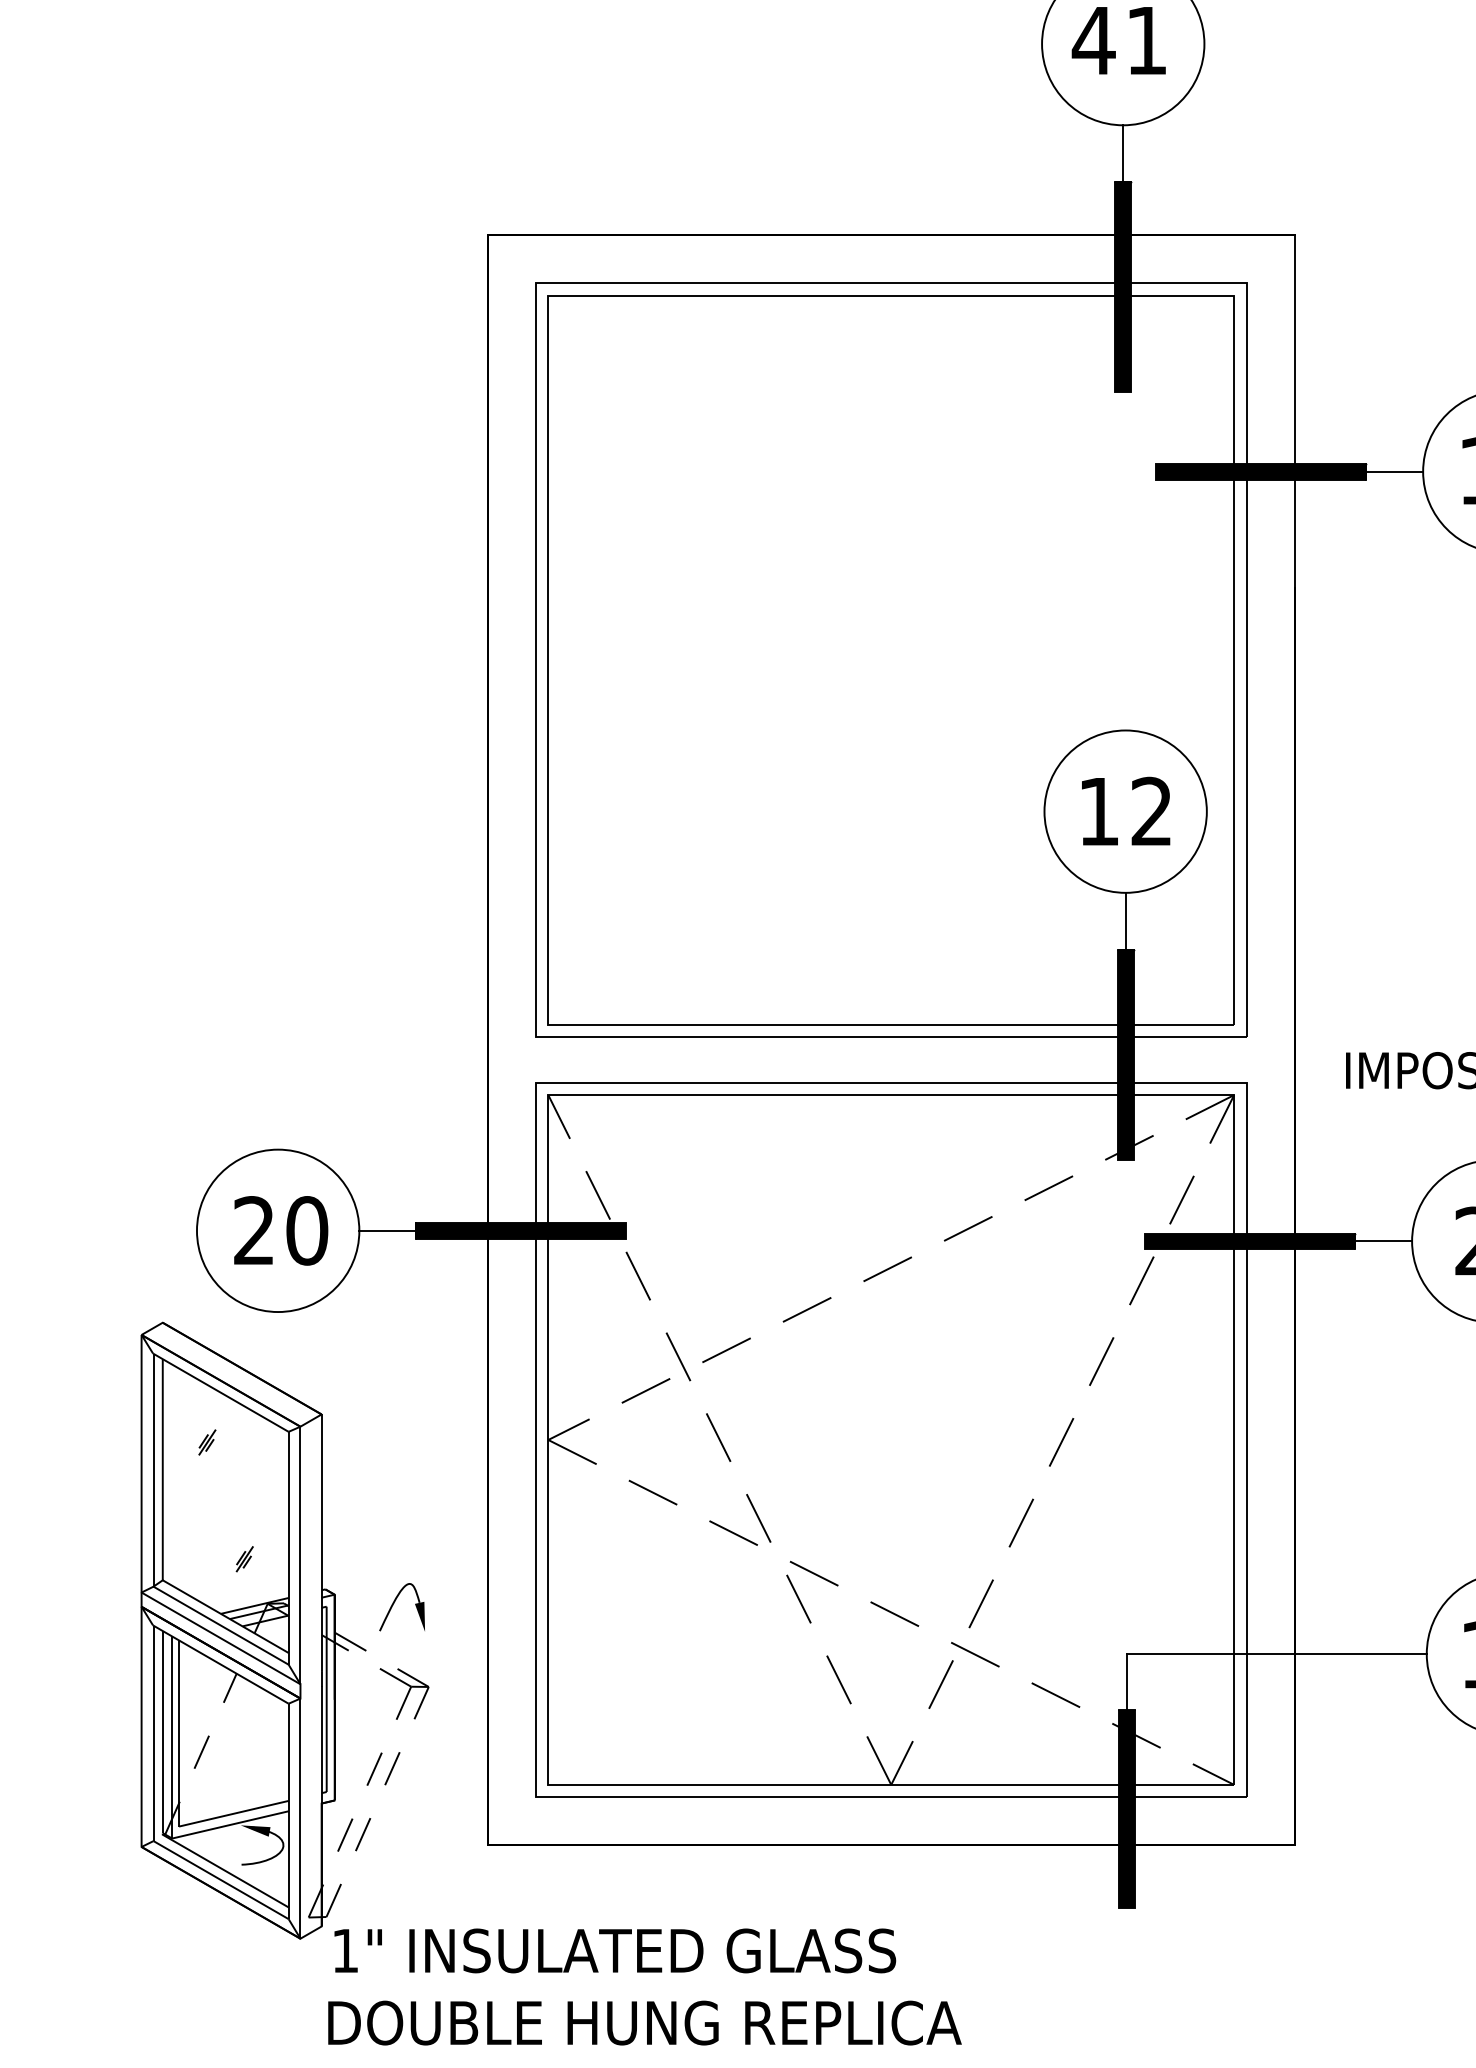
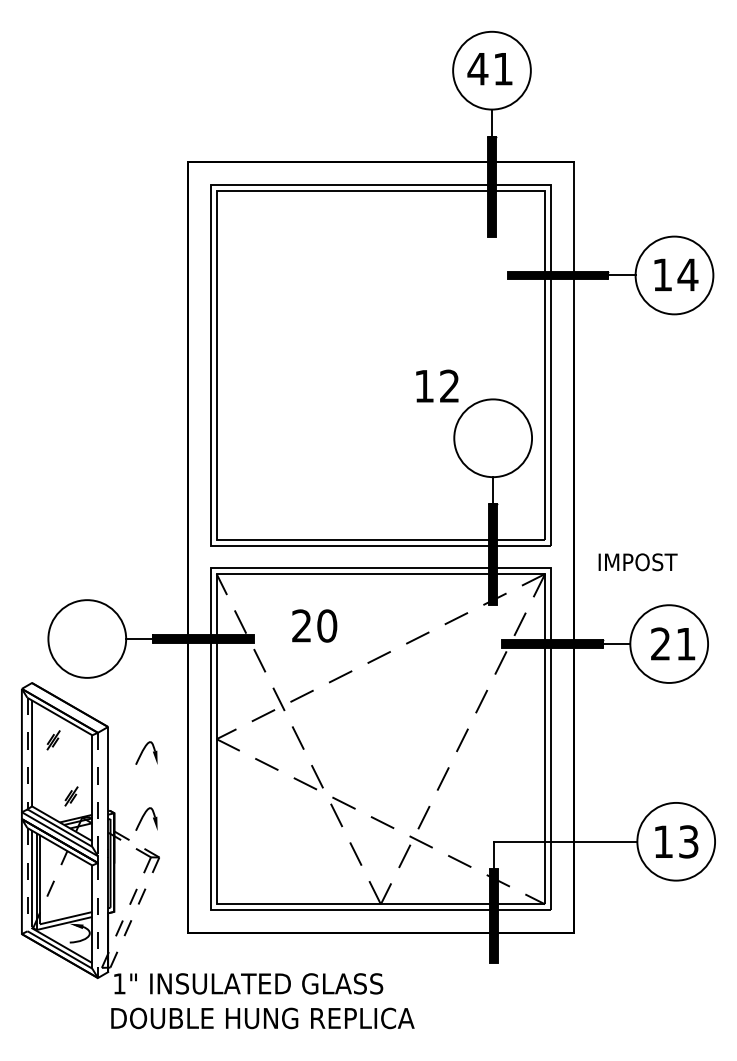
text: (1126, 810) -> (437, 385), moved
text: (280, 1229) -> (314, 625), moved
part: (205, 1442) -> (52, 740), size x1.6
part: (401, 1467) -> (146, 752), added
line: (153, 1469) -> (27, 753), solid -> dashed
line: (299, 1555) -> (97, 794), solid -> dashed
part: (243, 1557) -> (70, 795), size x1.6
line: (153, 1732) -> (27, 879), solid -> dashed
line: (299, 1818) -> (97, 920), solid -> dashed

